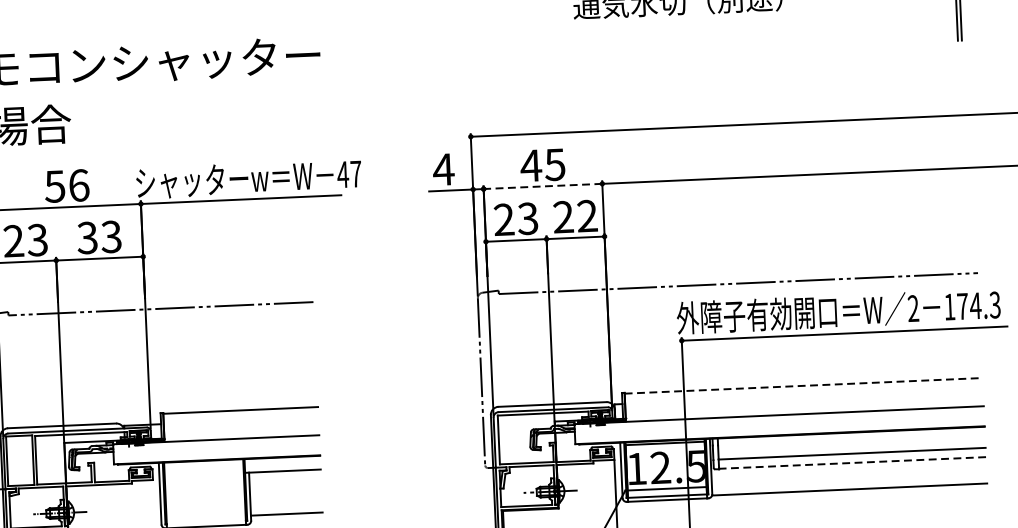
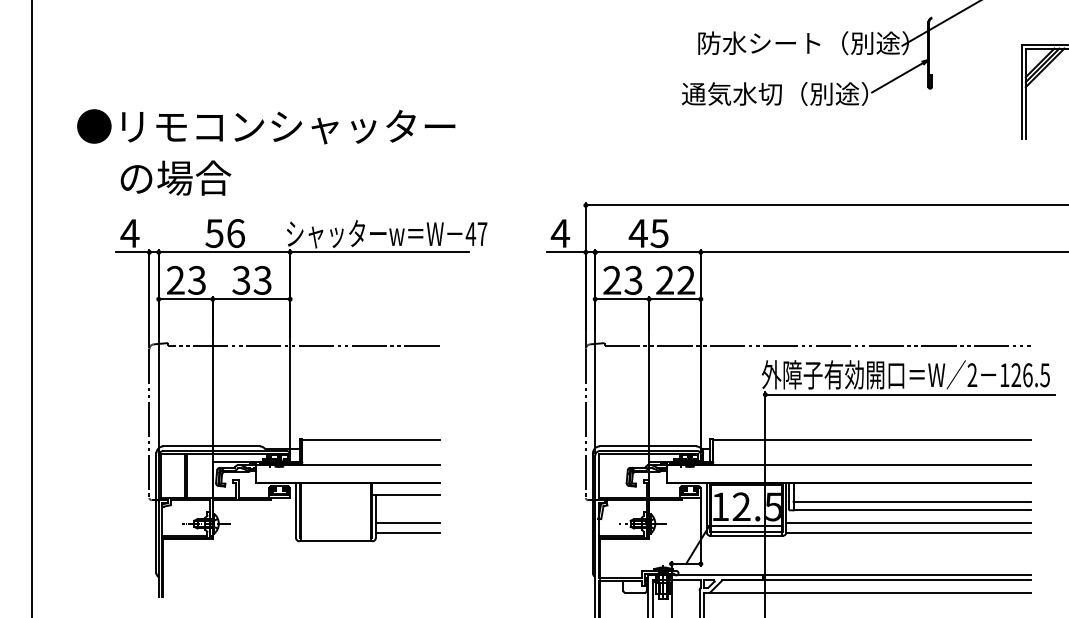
line: (543, 186) -> (648, 252), dashed -> solid
text: (978, 306) -> (1030, 375), 174.3 -> 126.5
line: (804, 385) -> (872, 439), dashed -> solid
line: (852, 462) -> (912, 509), dashed -> solid
line: (848, 477) -> (908, 522), added
line: (285, 501) -> (407, 522), added

